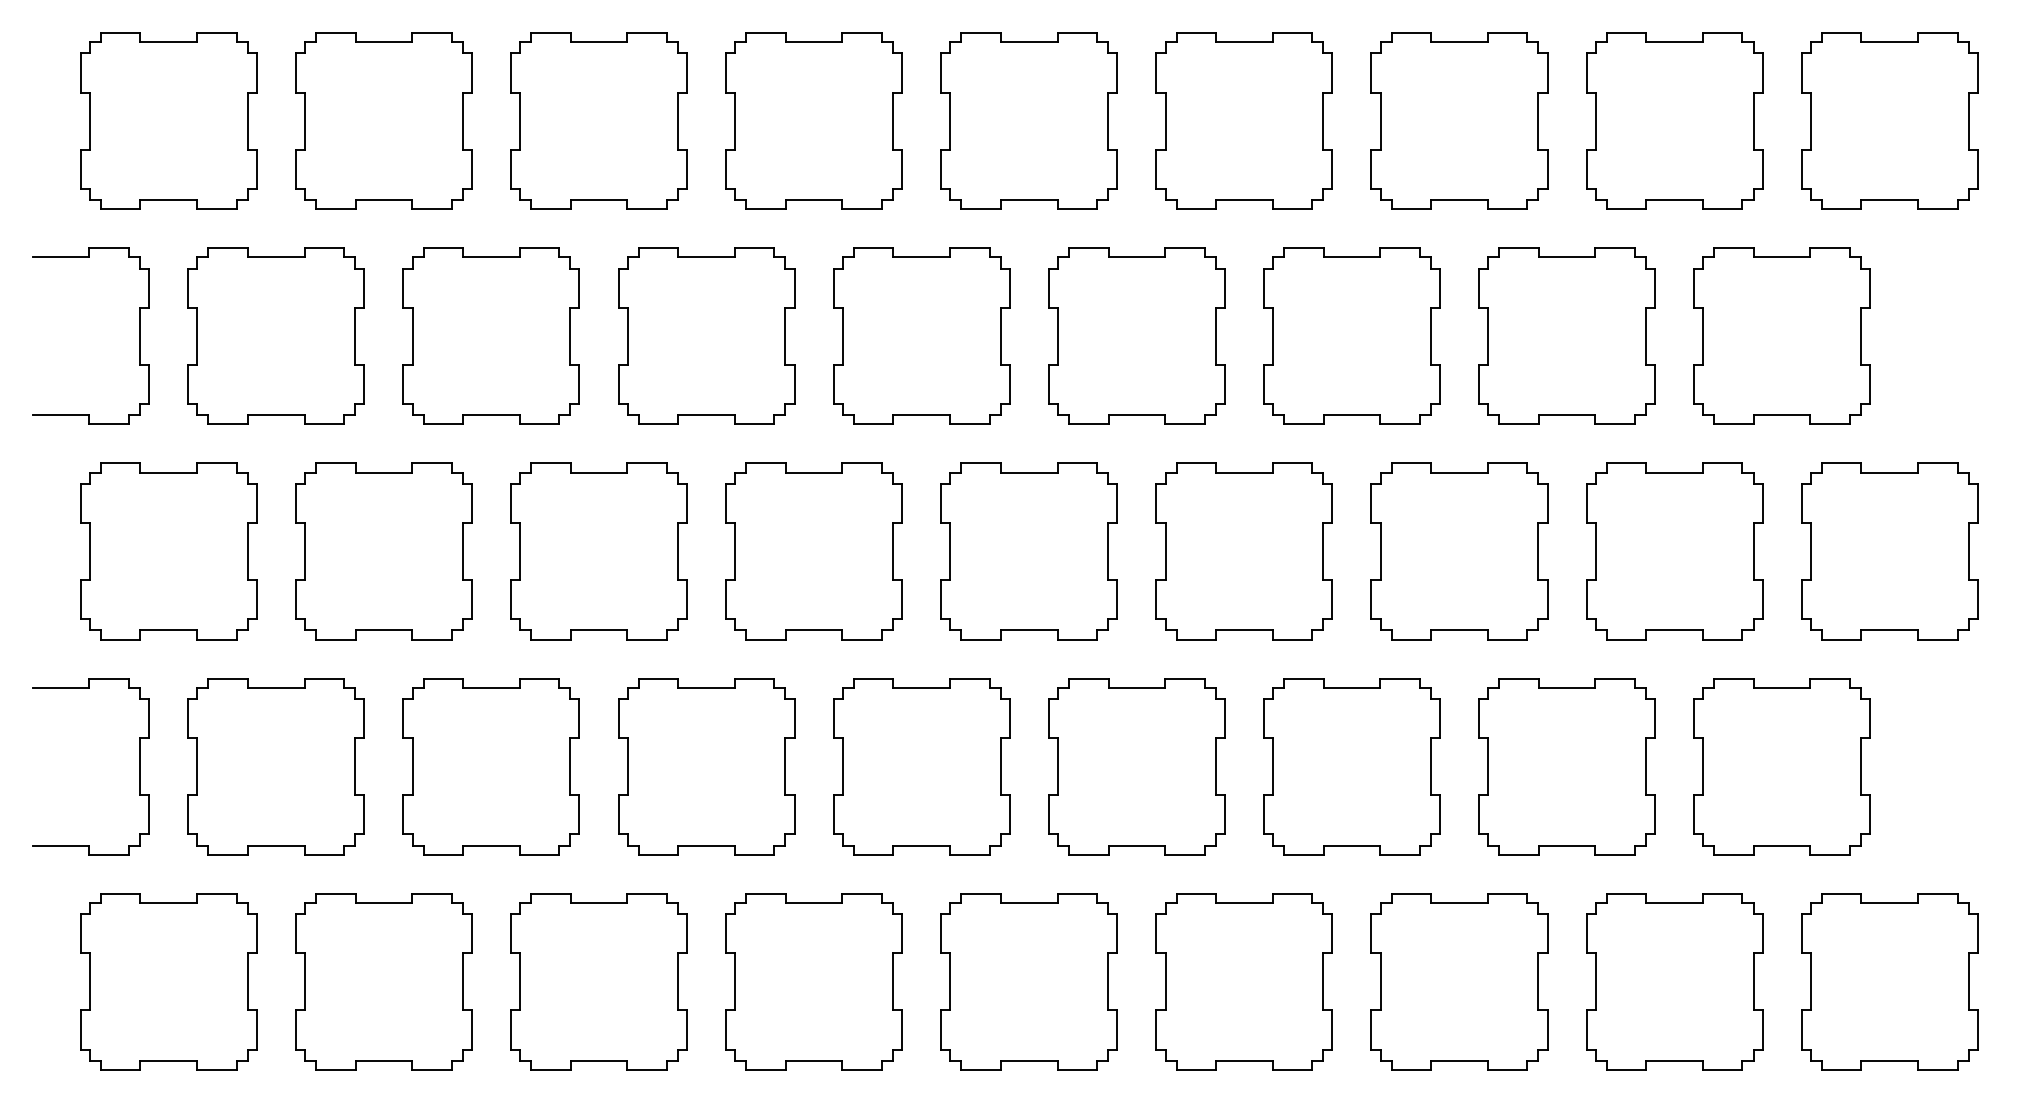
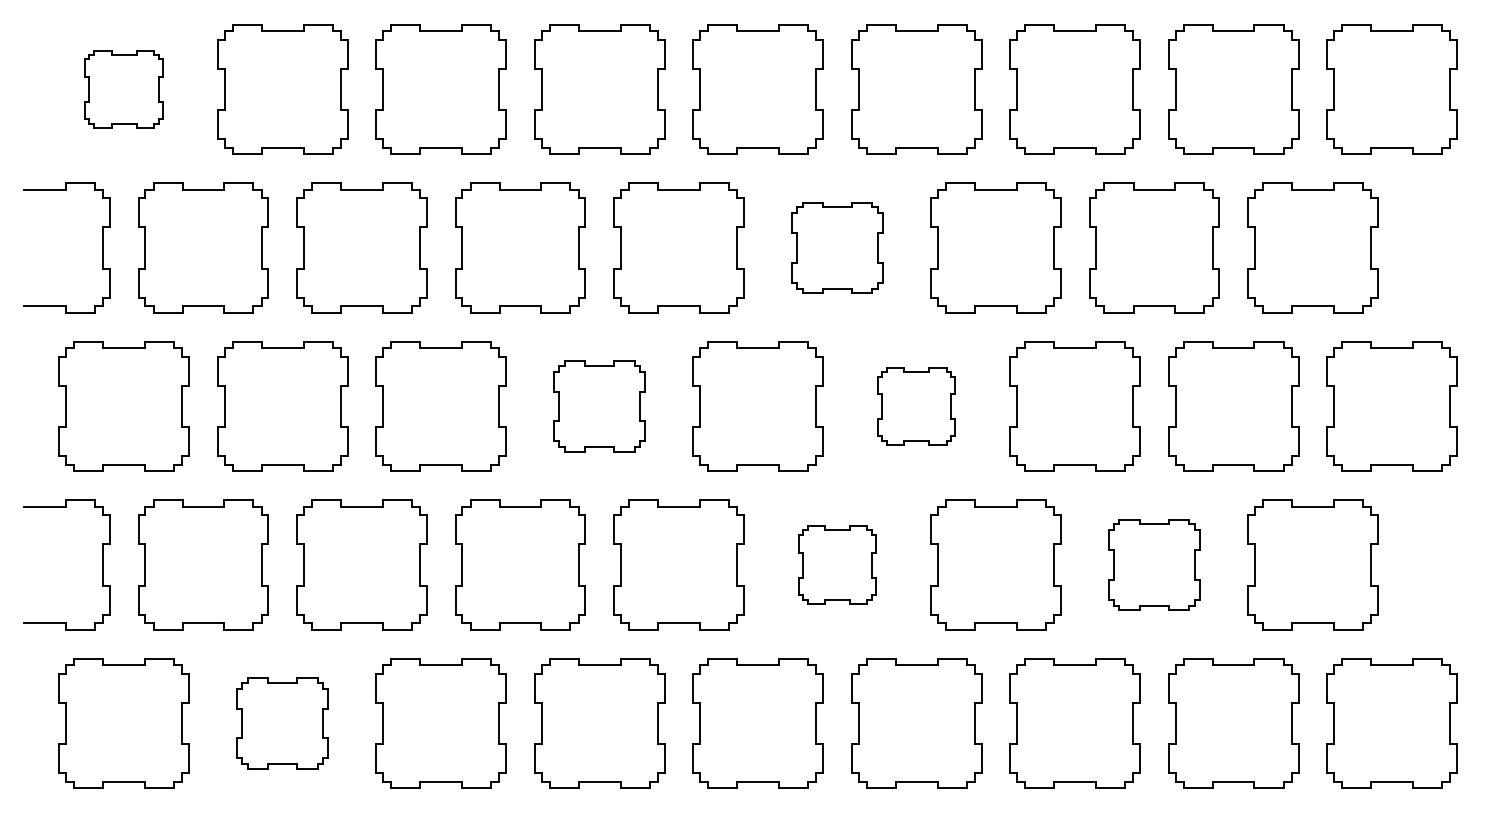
part: (168, 120) -> (124, 88), size x0.6
part: (1136, 335) -> (837, 247), size x0.7
part: (813, 551) -> (599, 406), size x0.7
part: (1243, 551) -> (916, 406), size x0.6
part: (1136, 766) -> (837, 564), size x0.6
part: (1566, 766) -> (1153, 564), size x0.7
part: (383, 981) -> (282, 723), size x0.7

